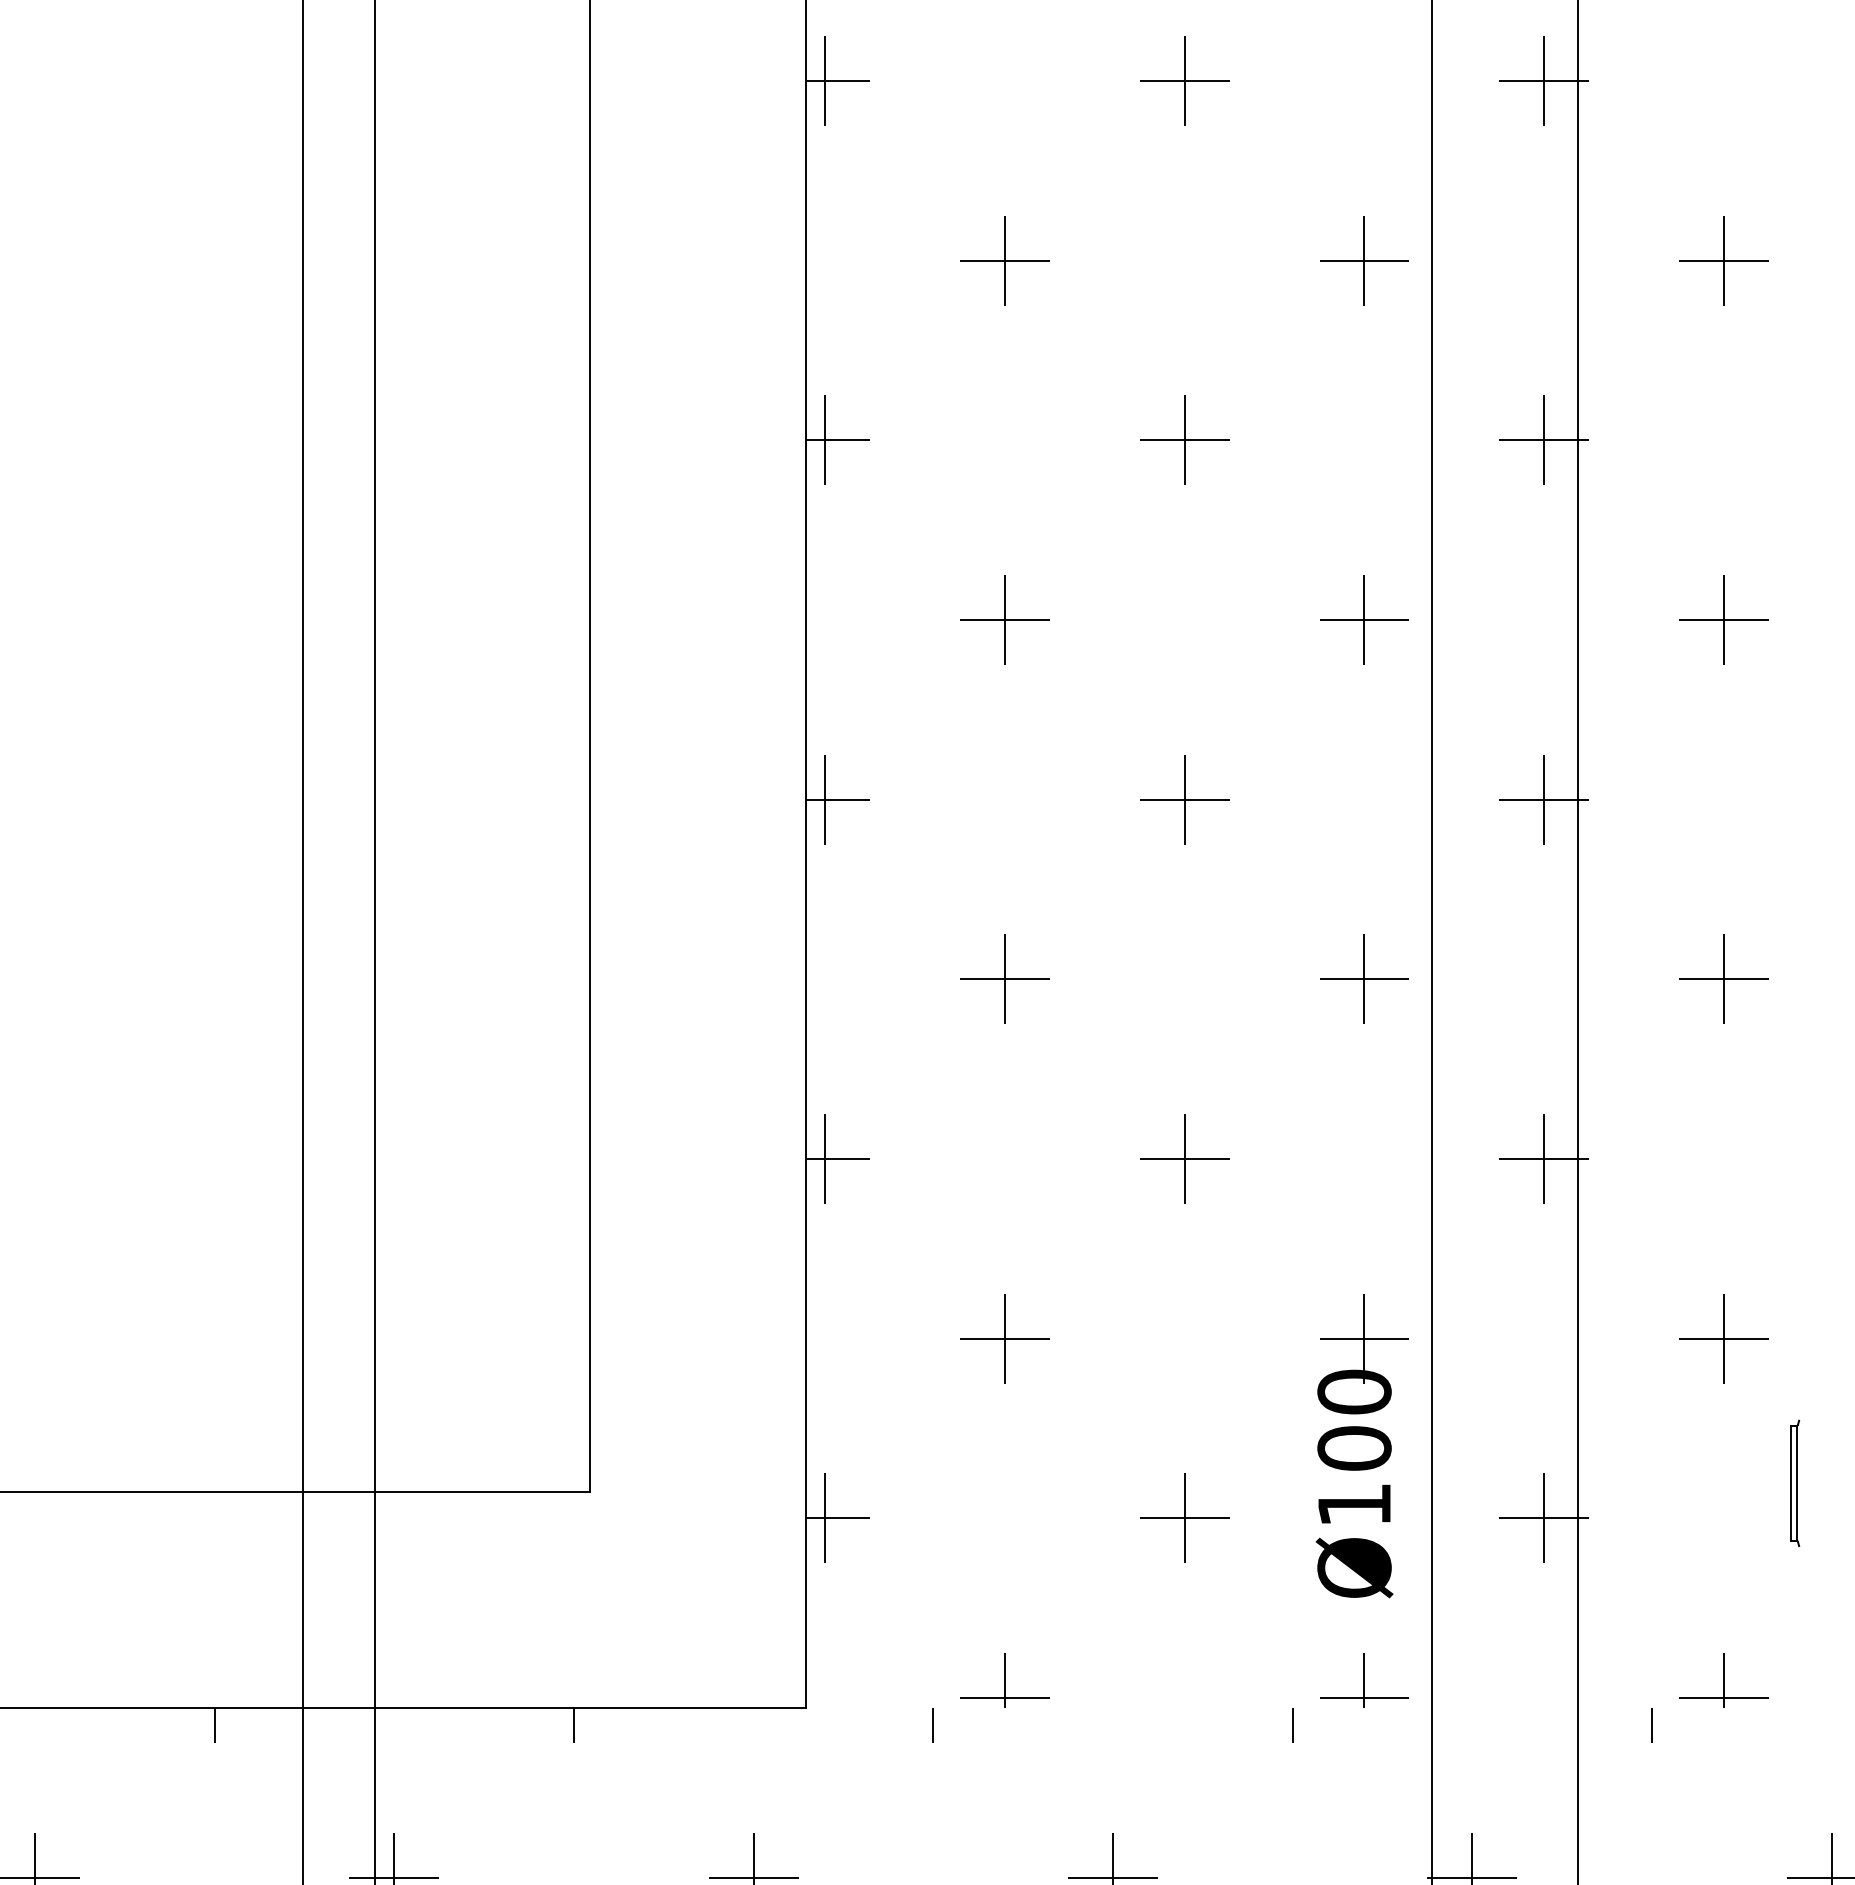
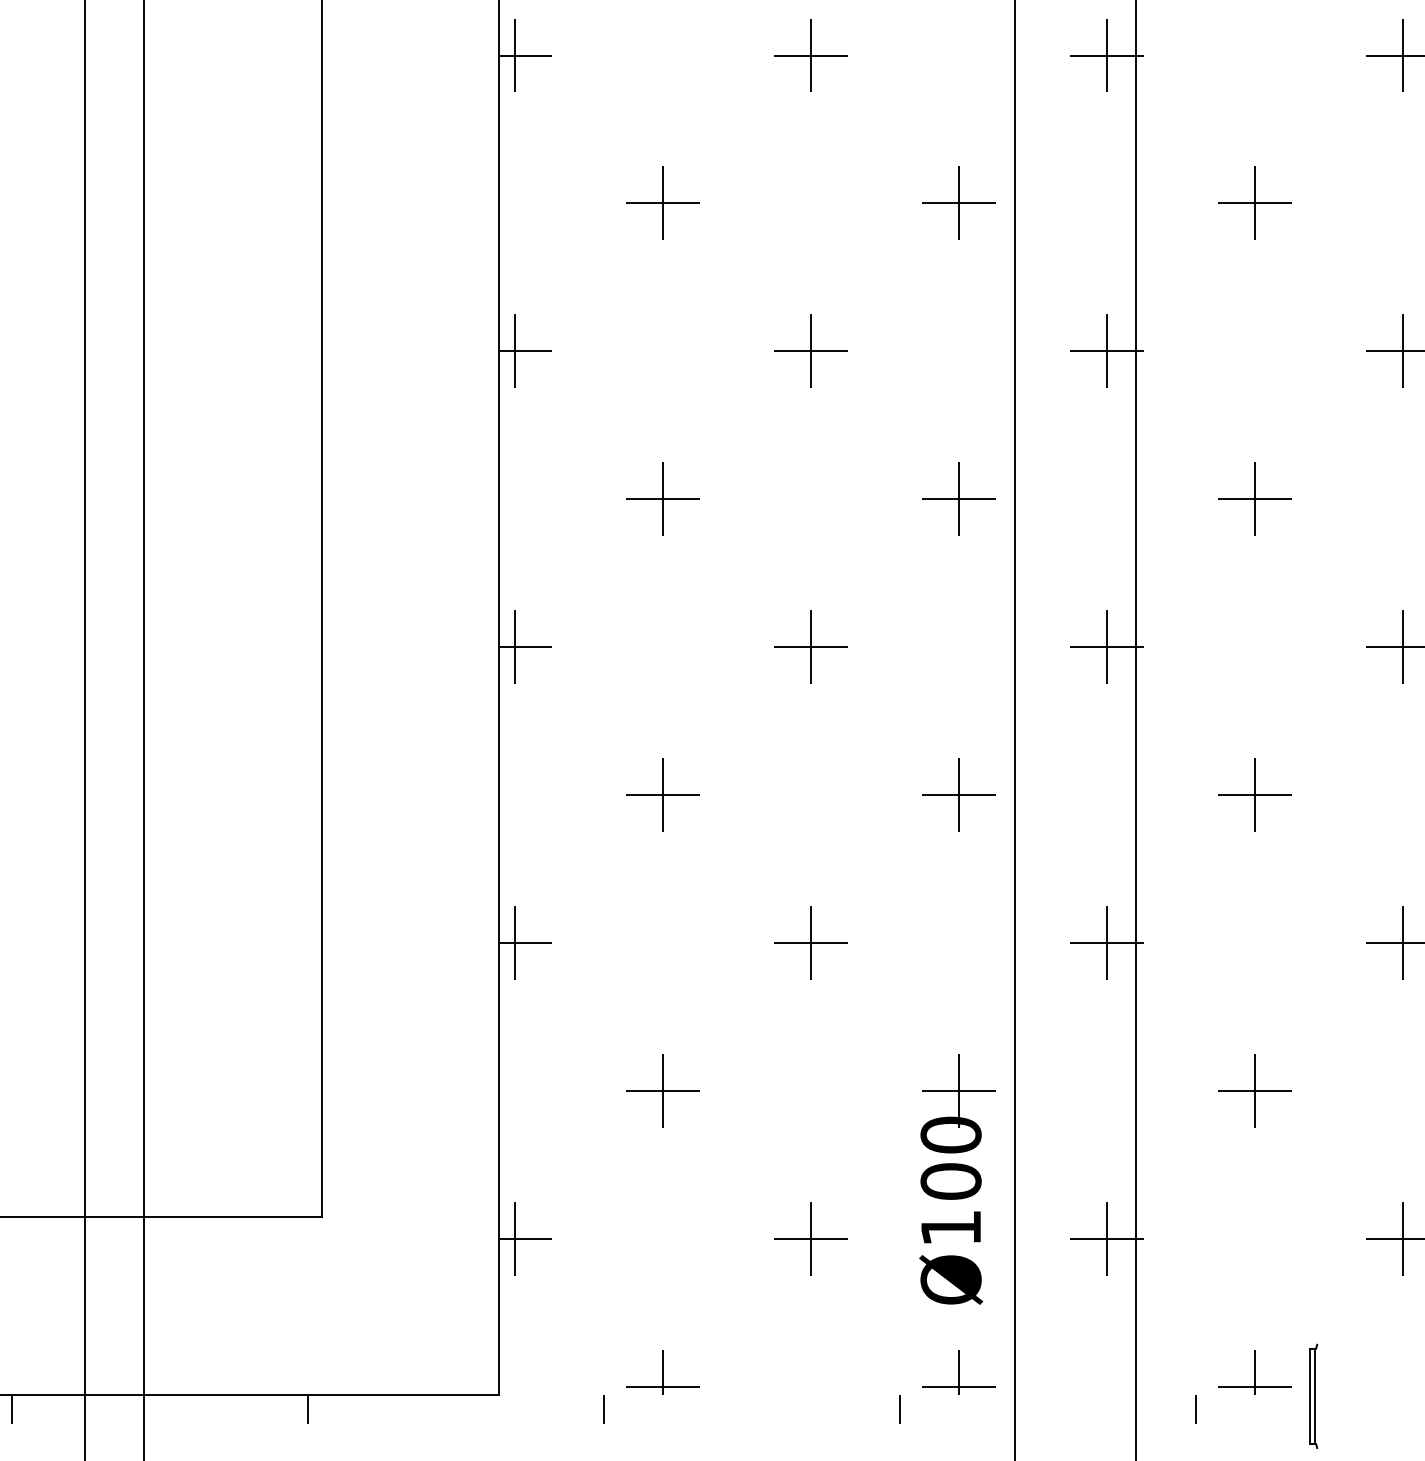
part: (1795, 1482) -> (1314, 1395), moved

